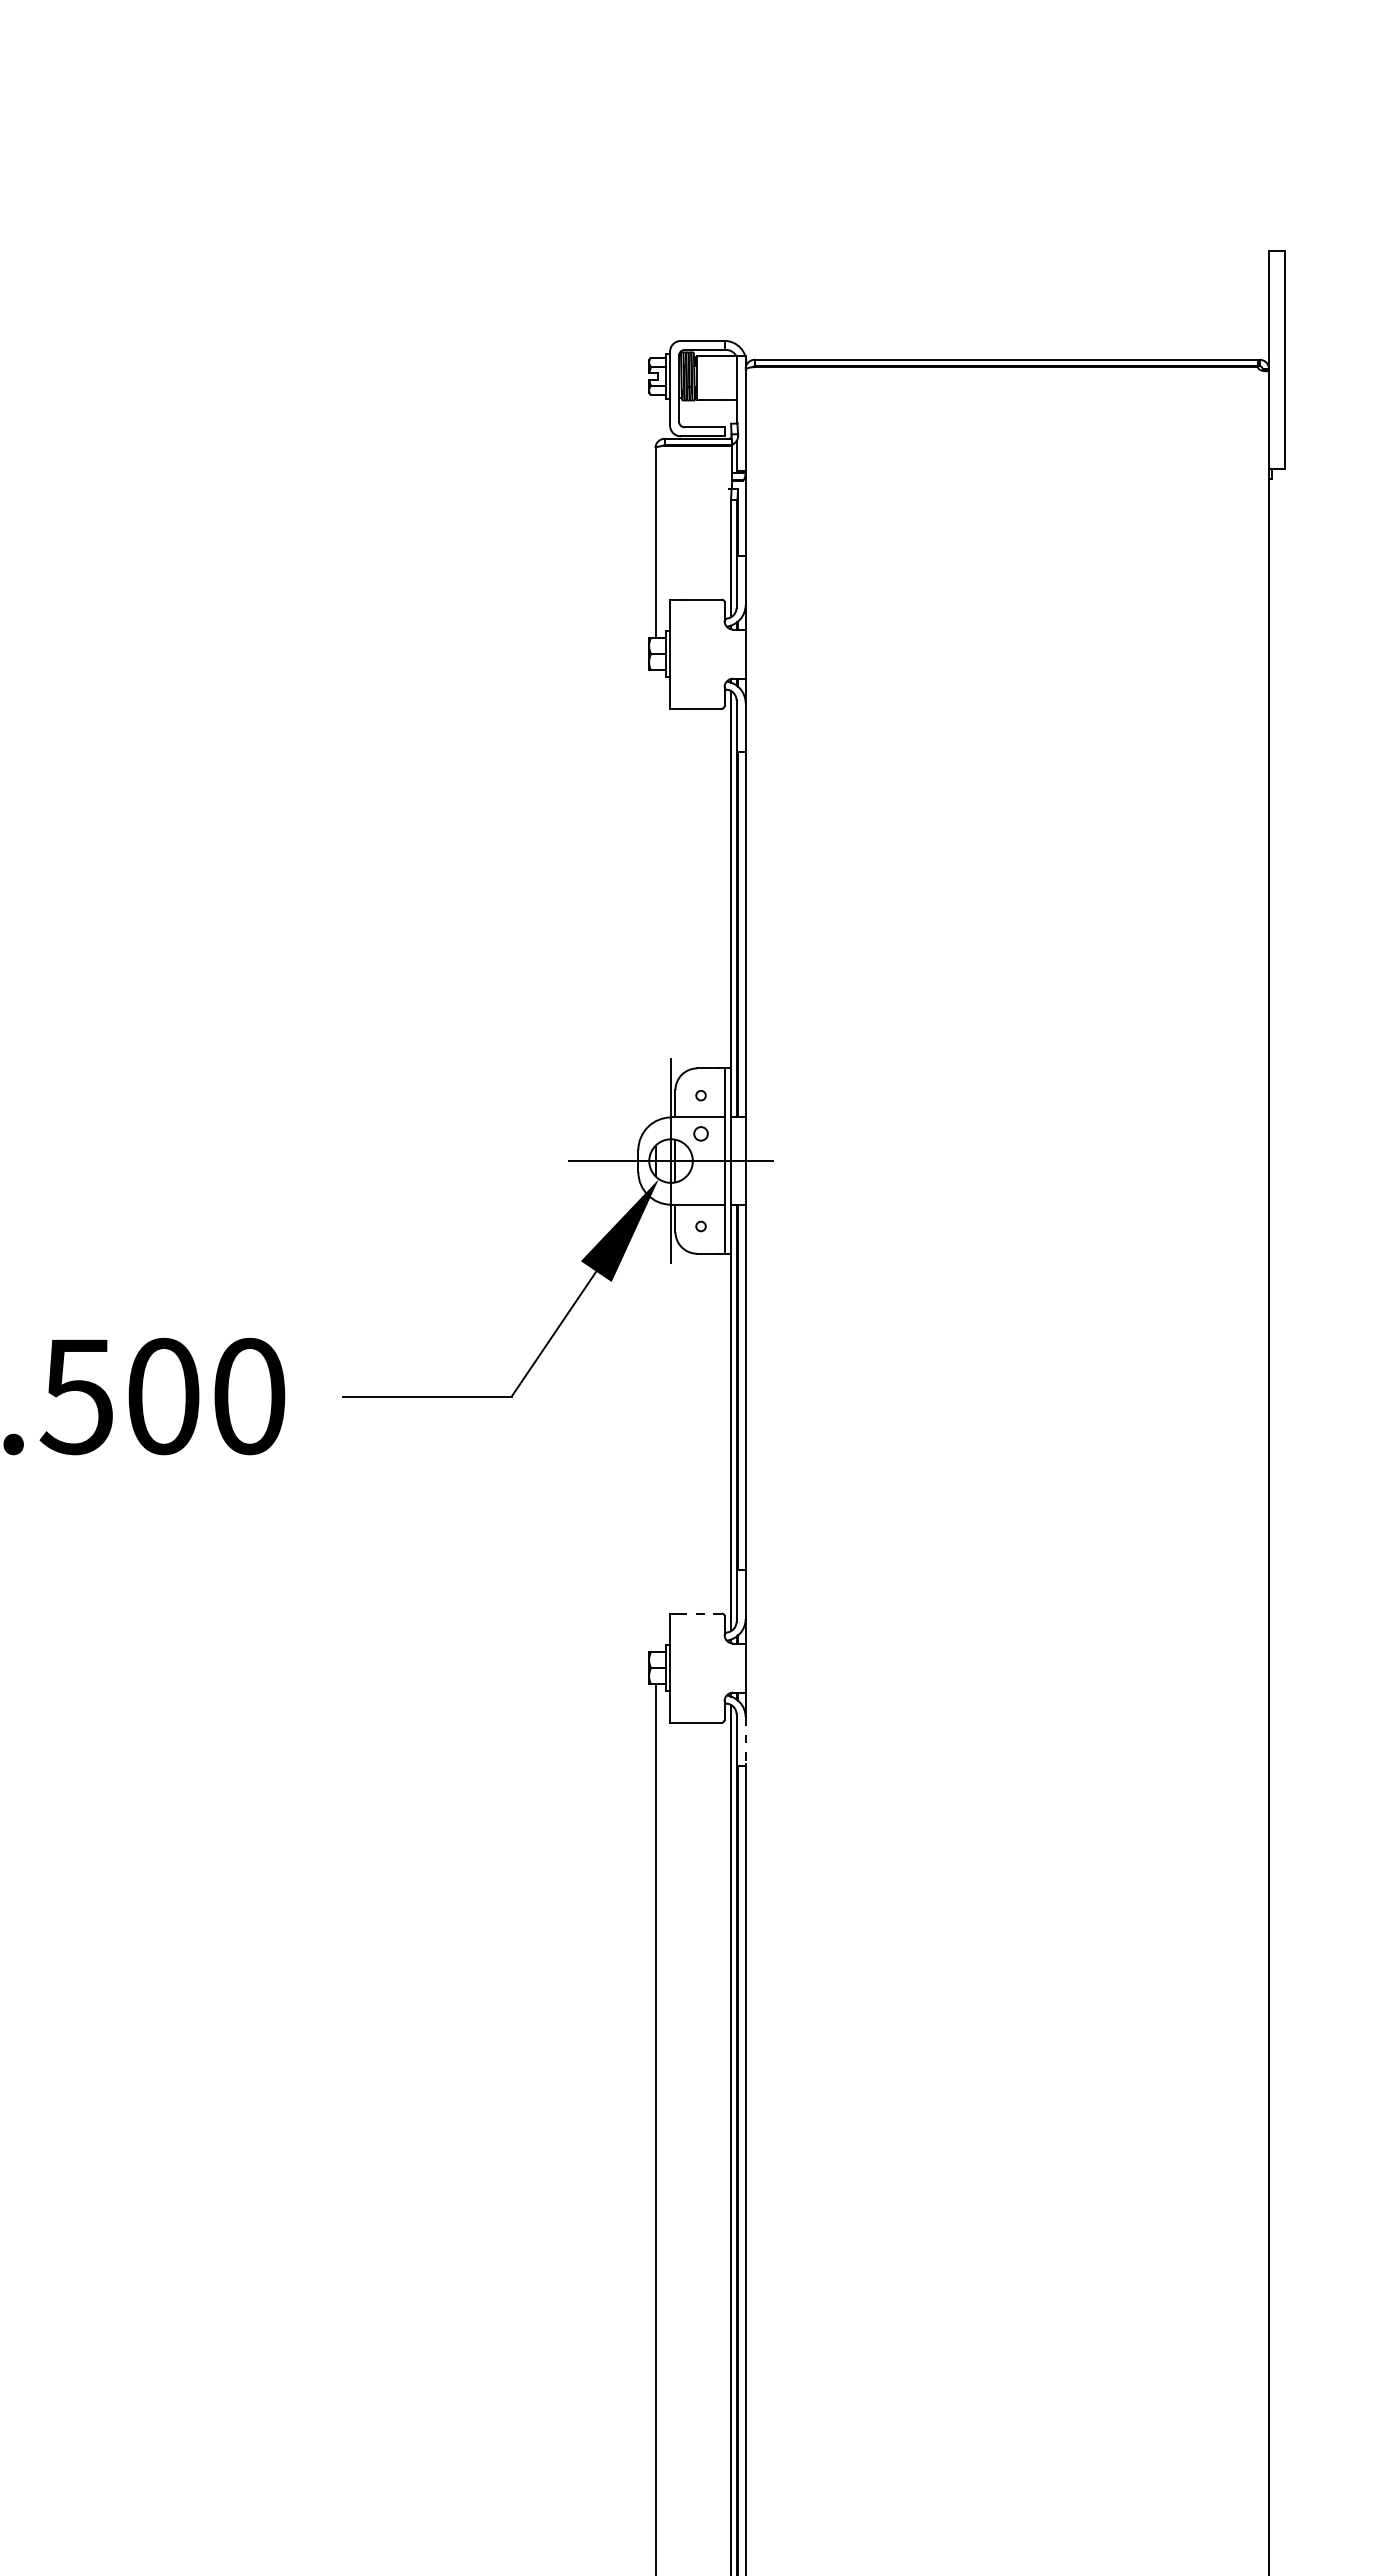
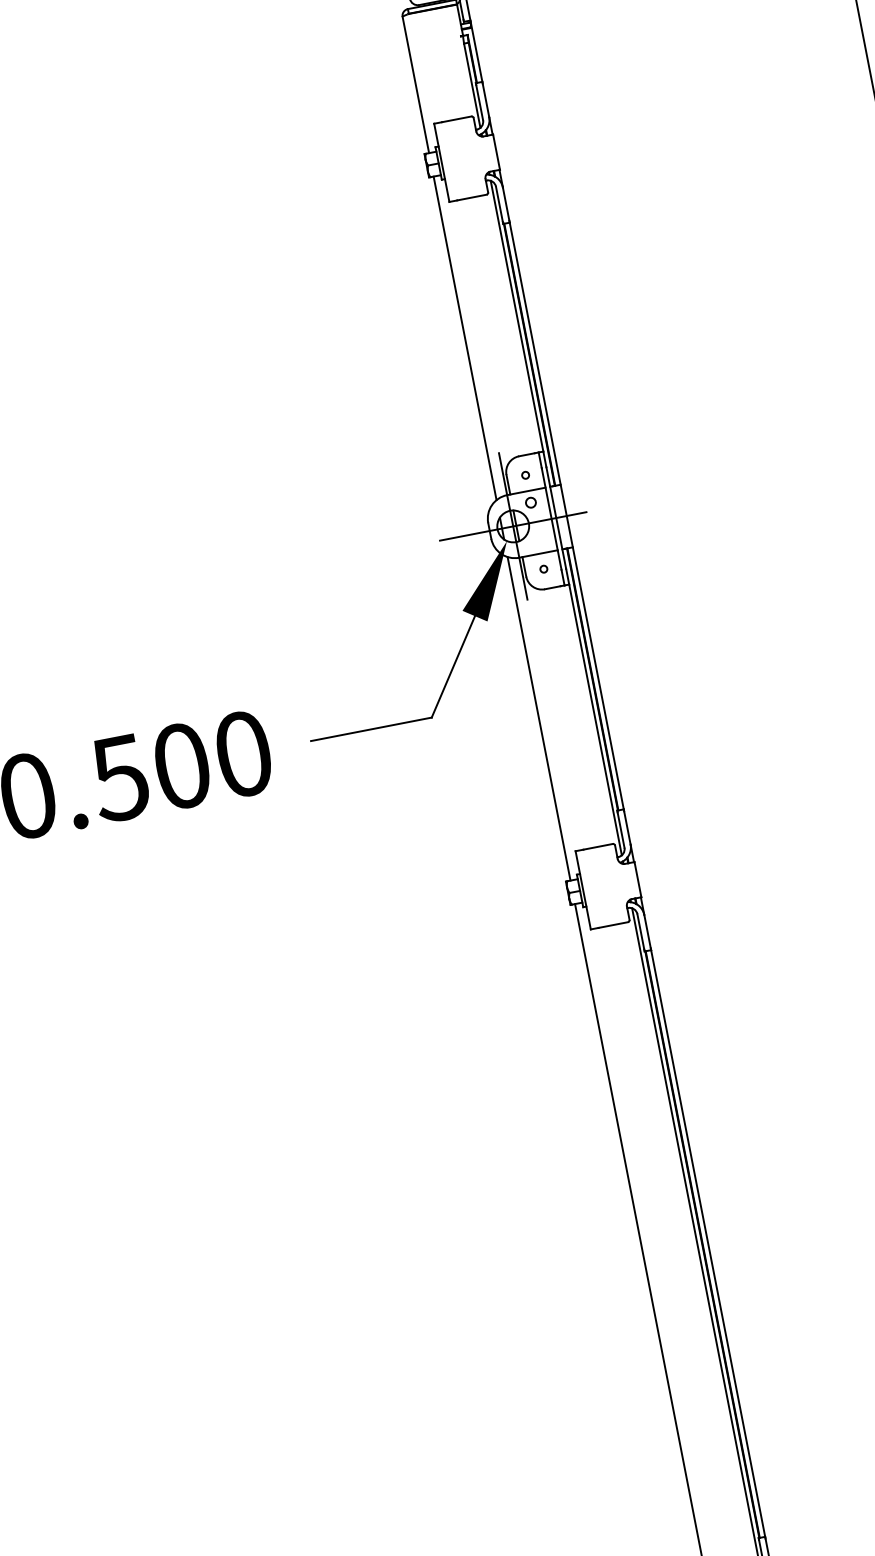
line: (655, 895) -> (465, 338), added
line: (655, 1425) -> (538, 718), added
line: (700, 1613) -> (597, 846), dashed -> solid
line: (745, 1740) -> (647, 931), dashed -> solid

